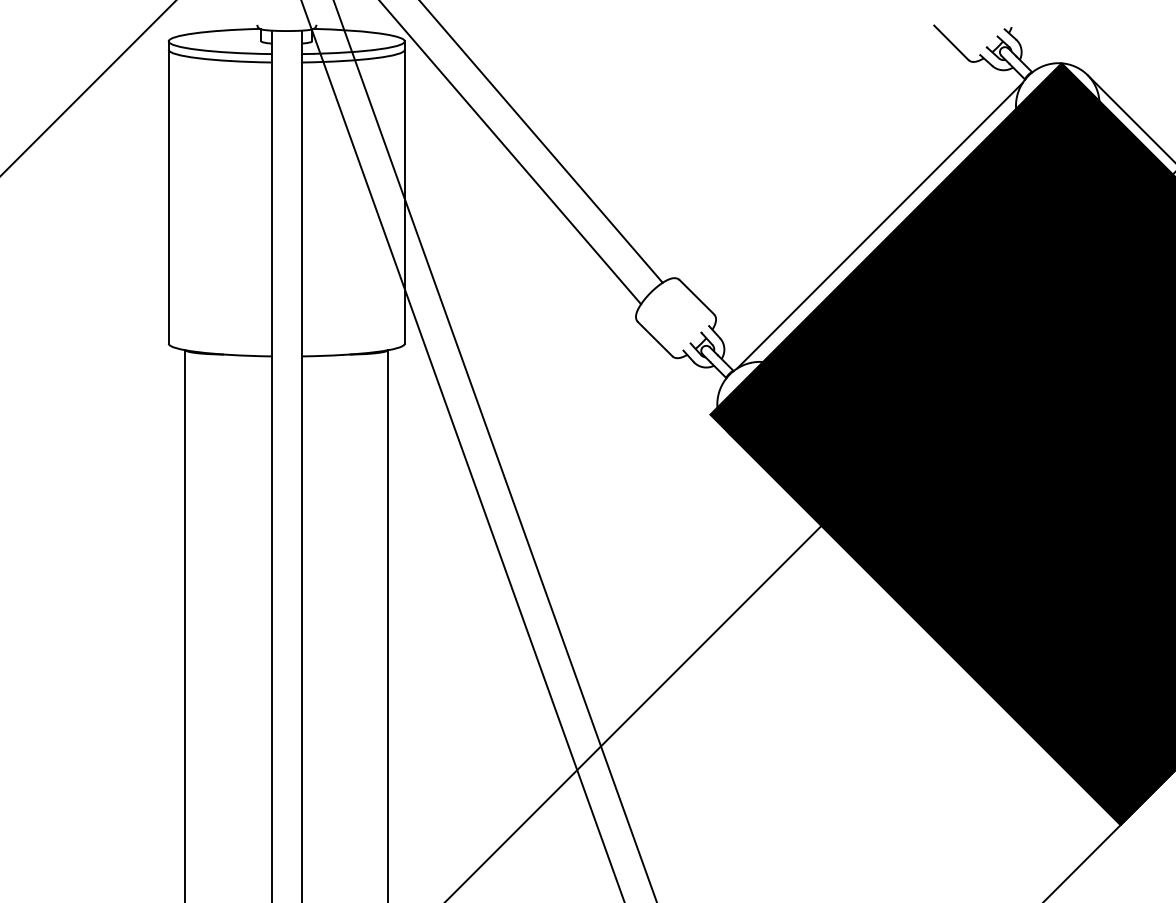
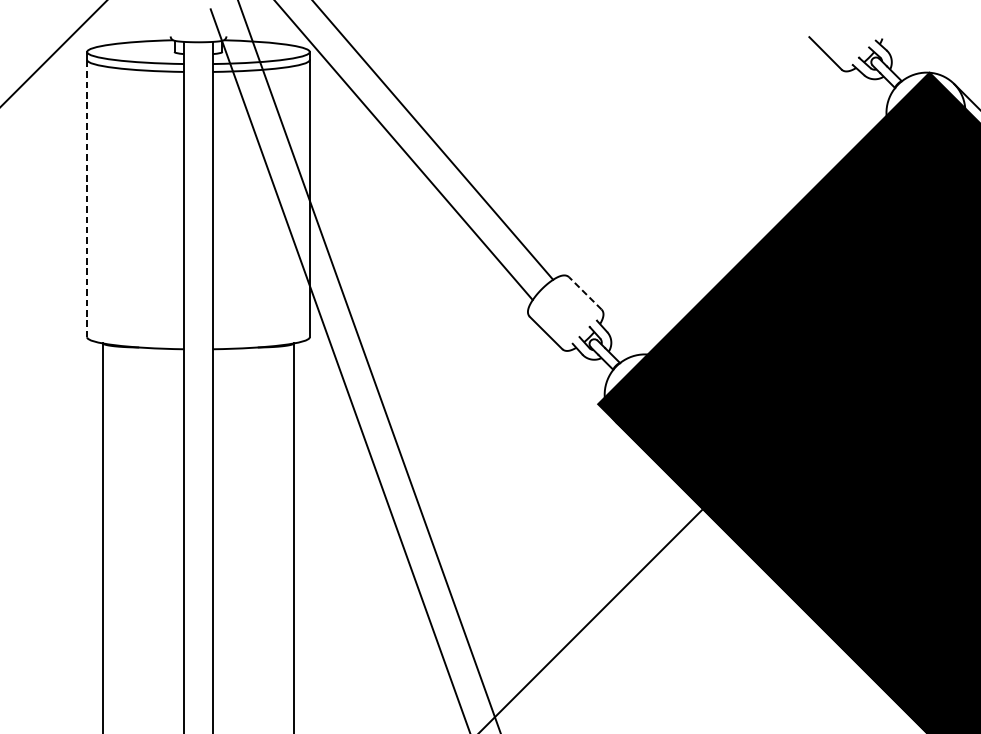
line: (168, 196) -> (86, 198), solid -> dashed
line: (879, 225) -> (757, 225), removed
line: (696, 296) -> (585, 292), solid -> dashed

